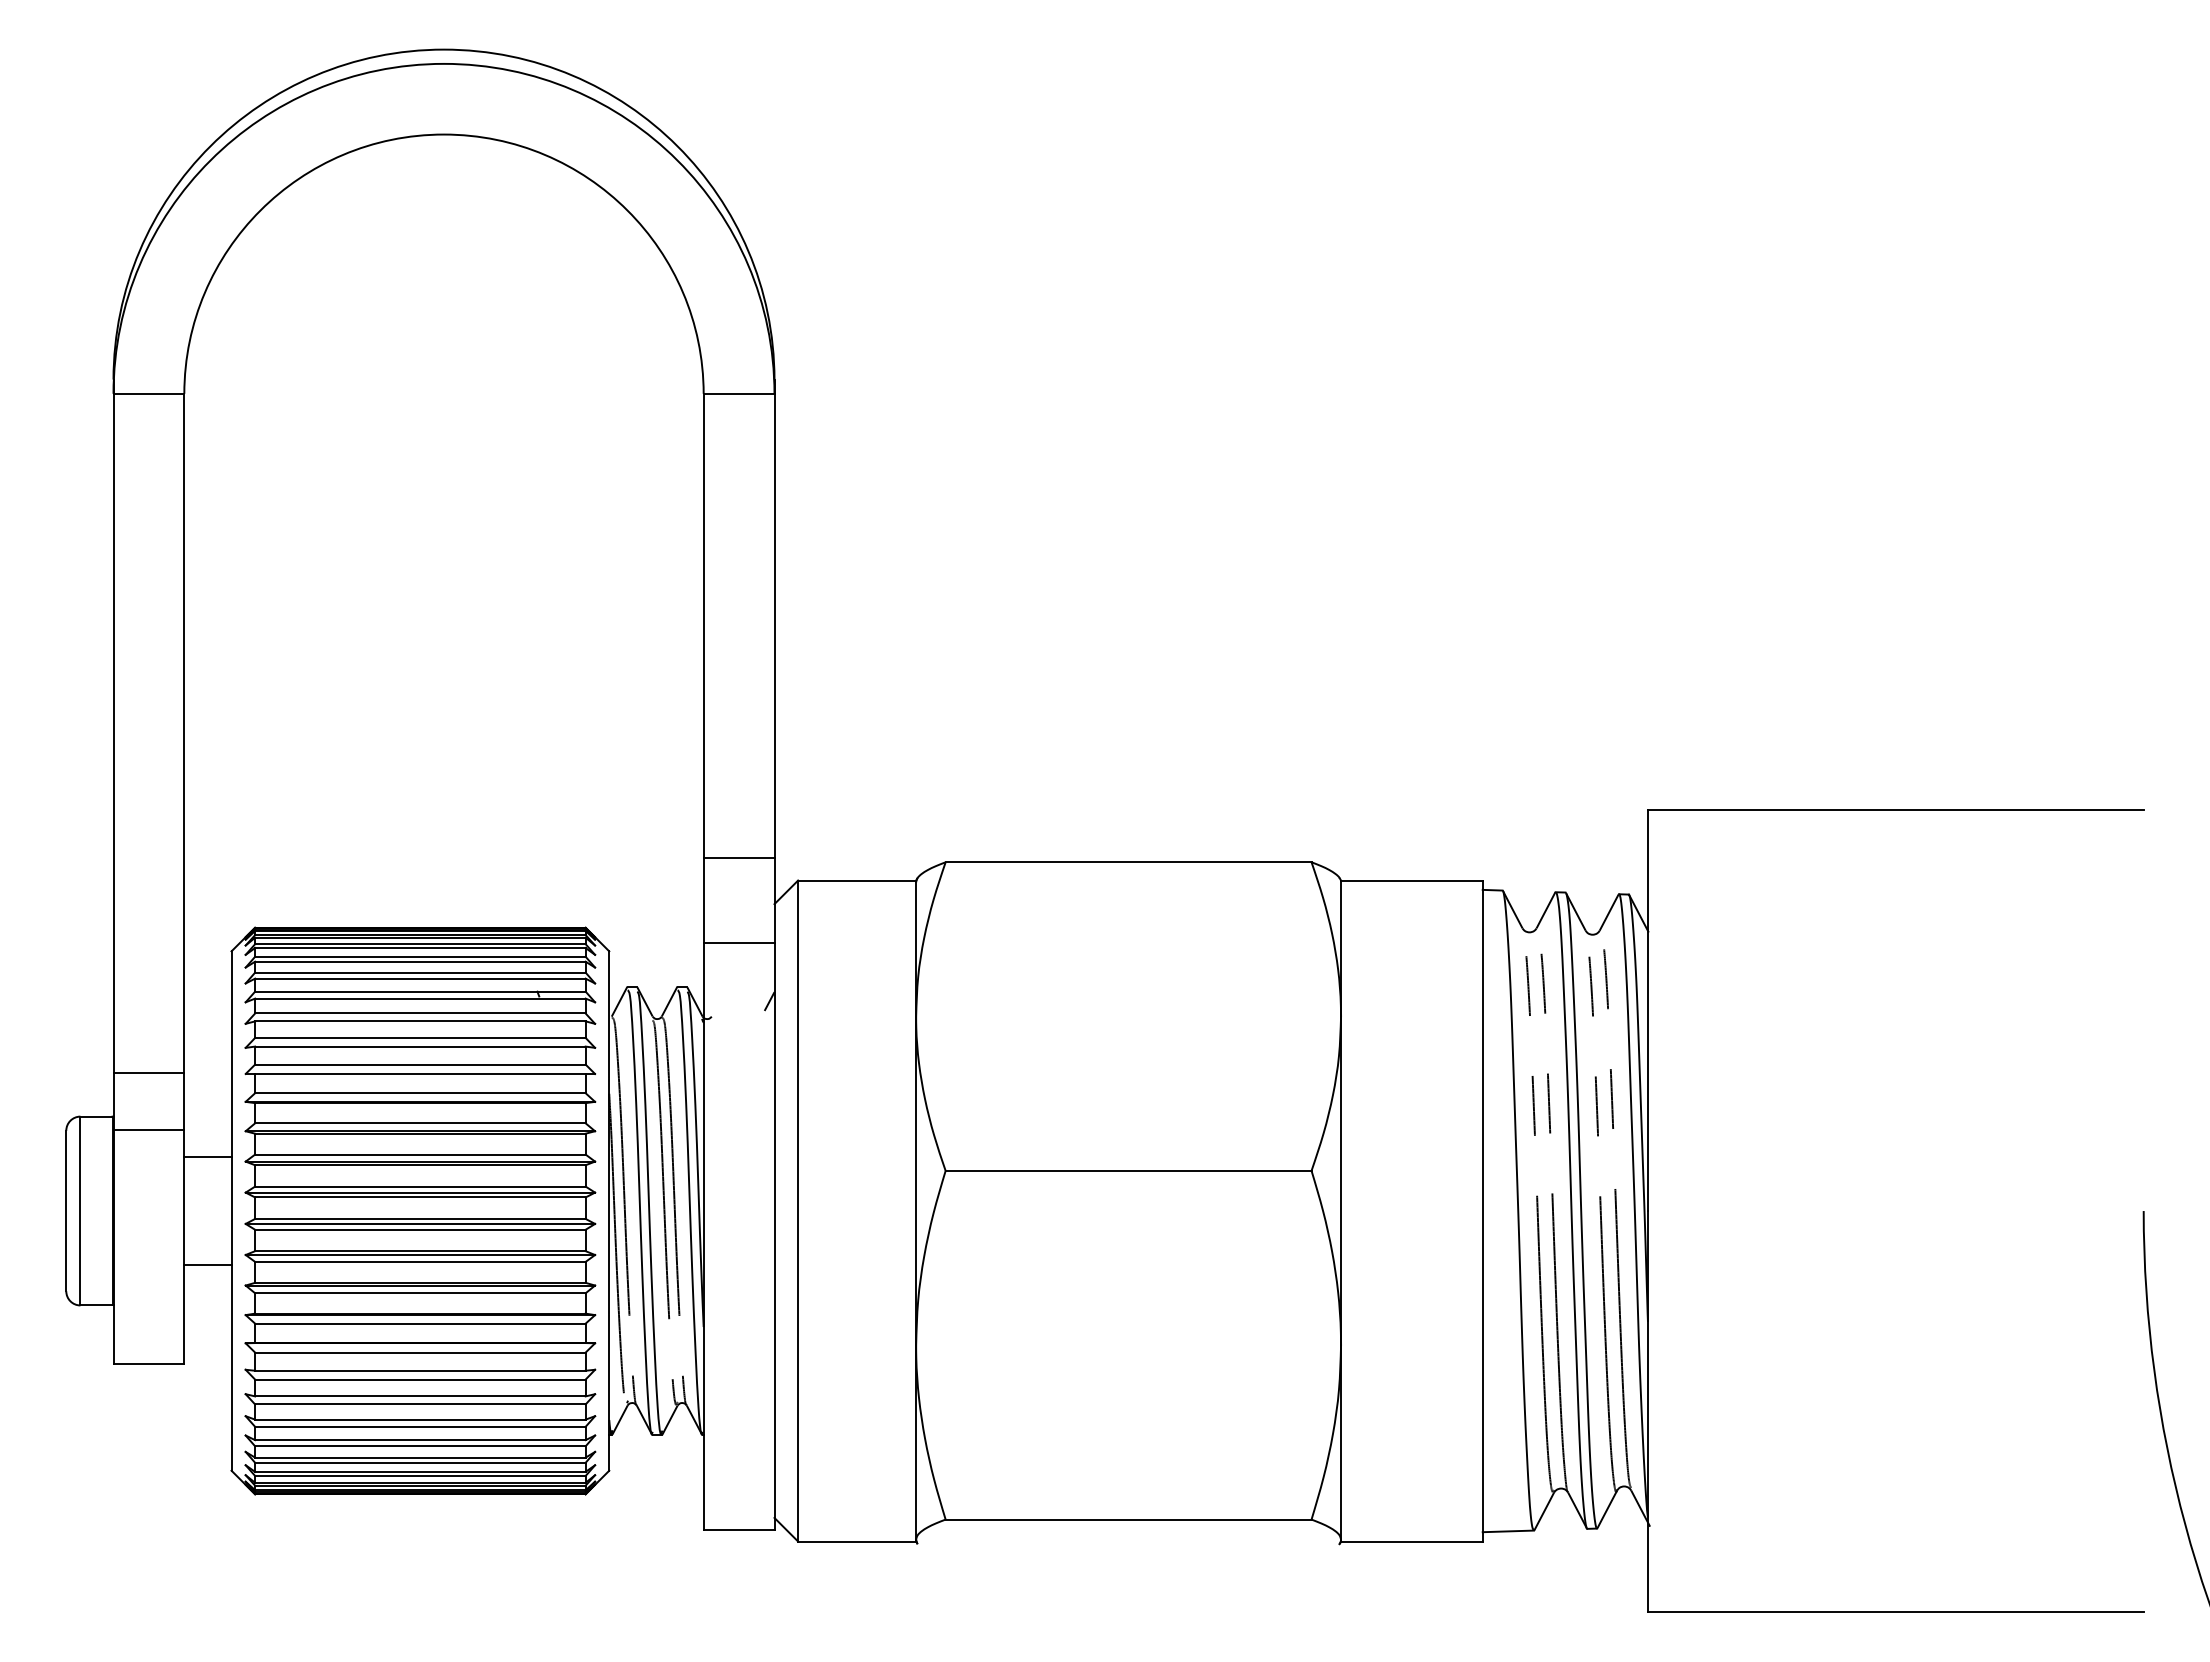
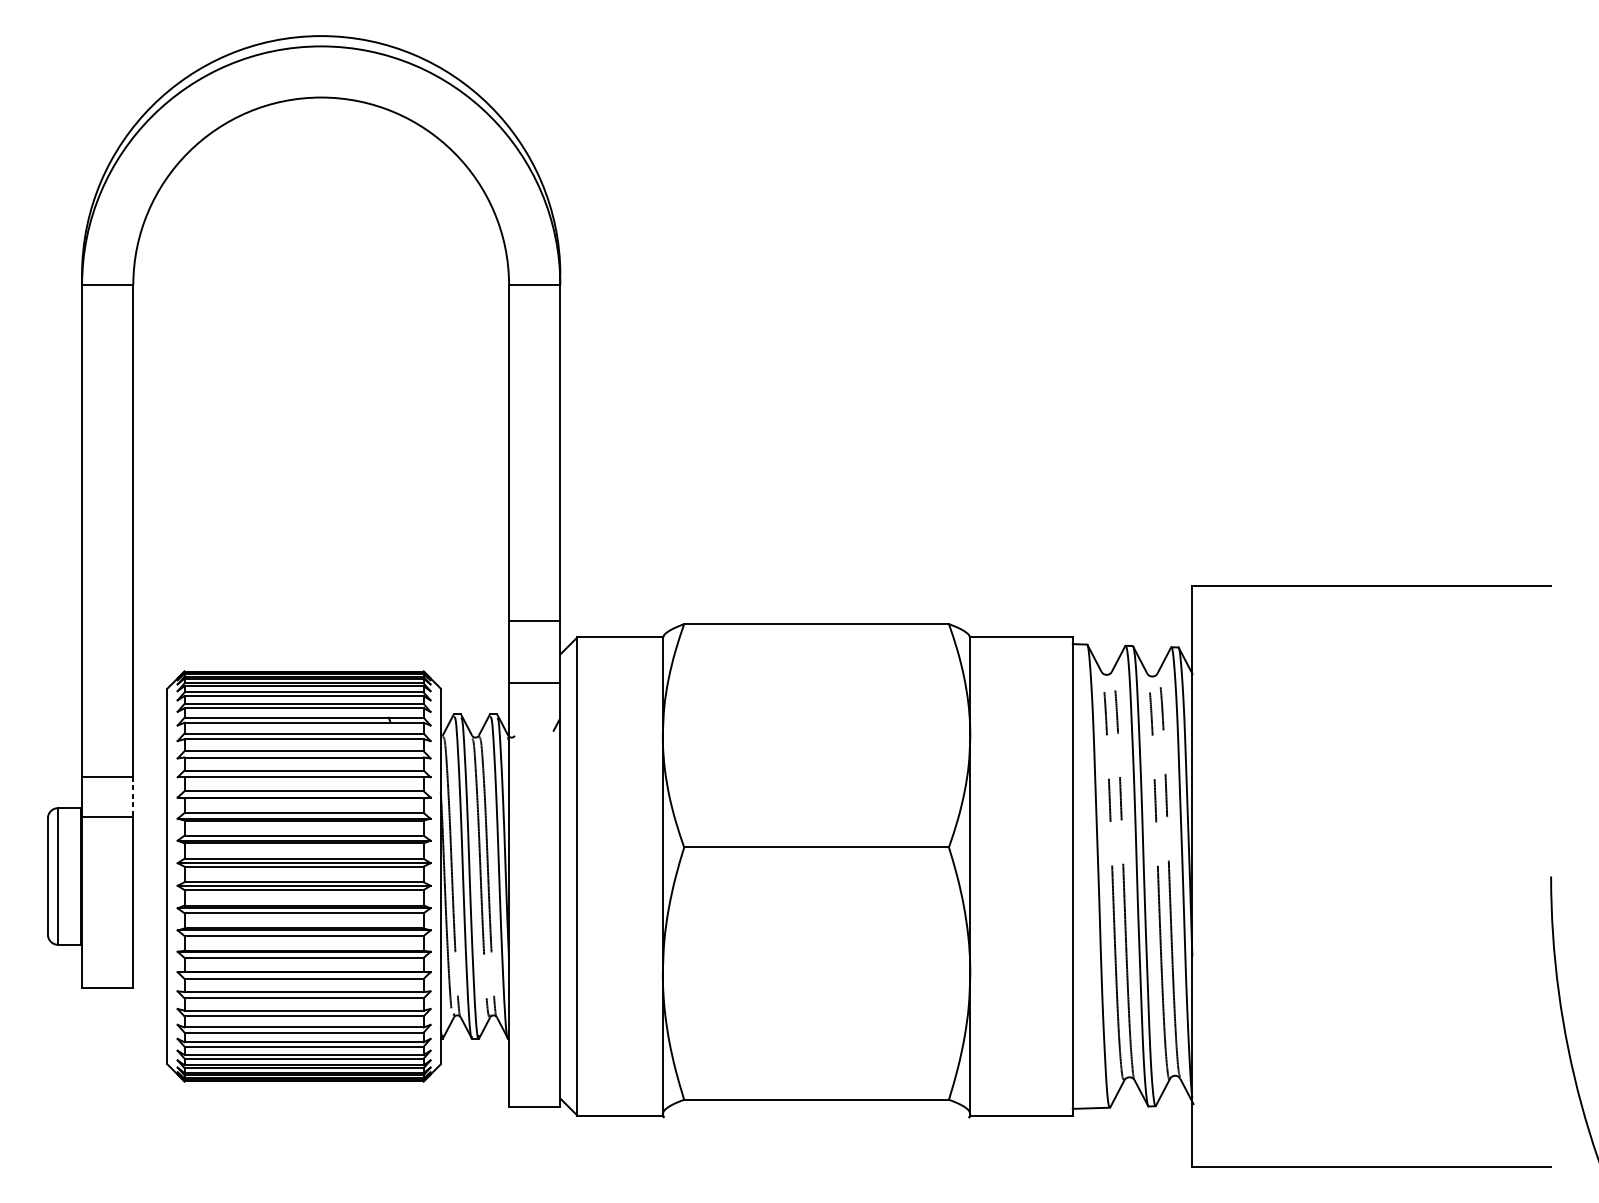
line: (184, 1101) -> (133, 797), solid -> dashed
line: (207, 1156) -> (150, 837), removed
line: (207, 1265) -> (150, 915), removed

